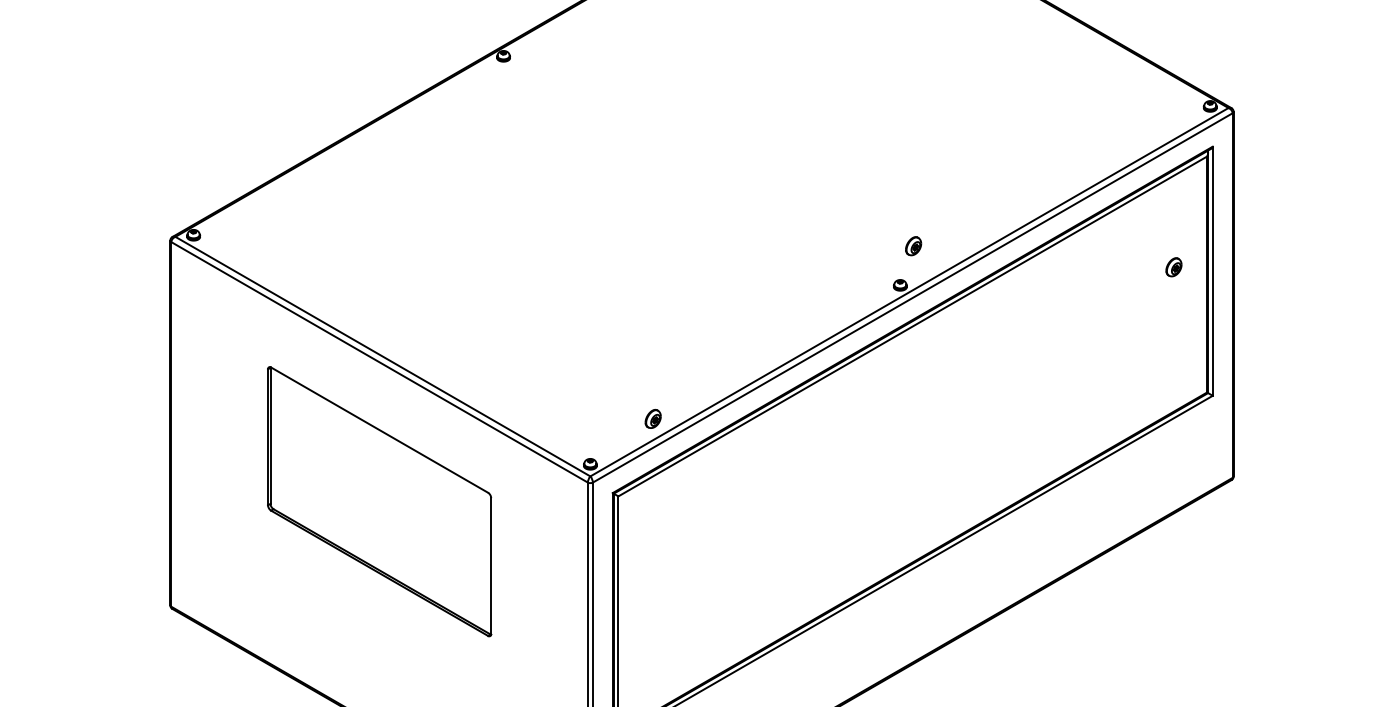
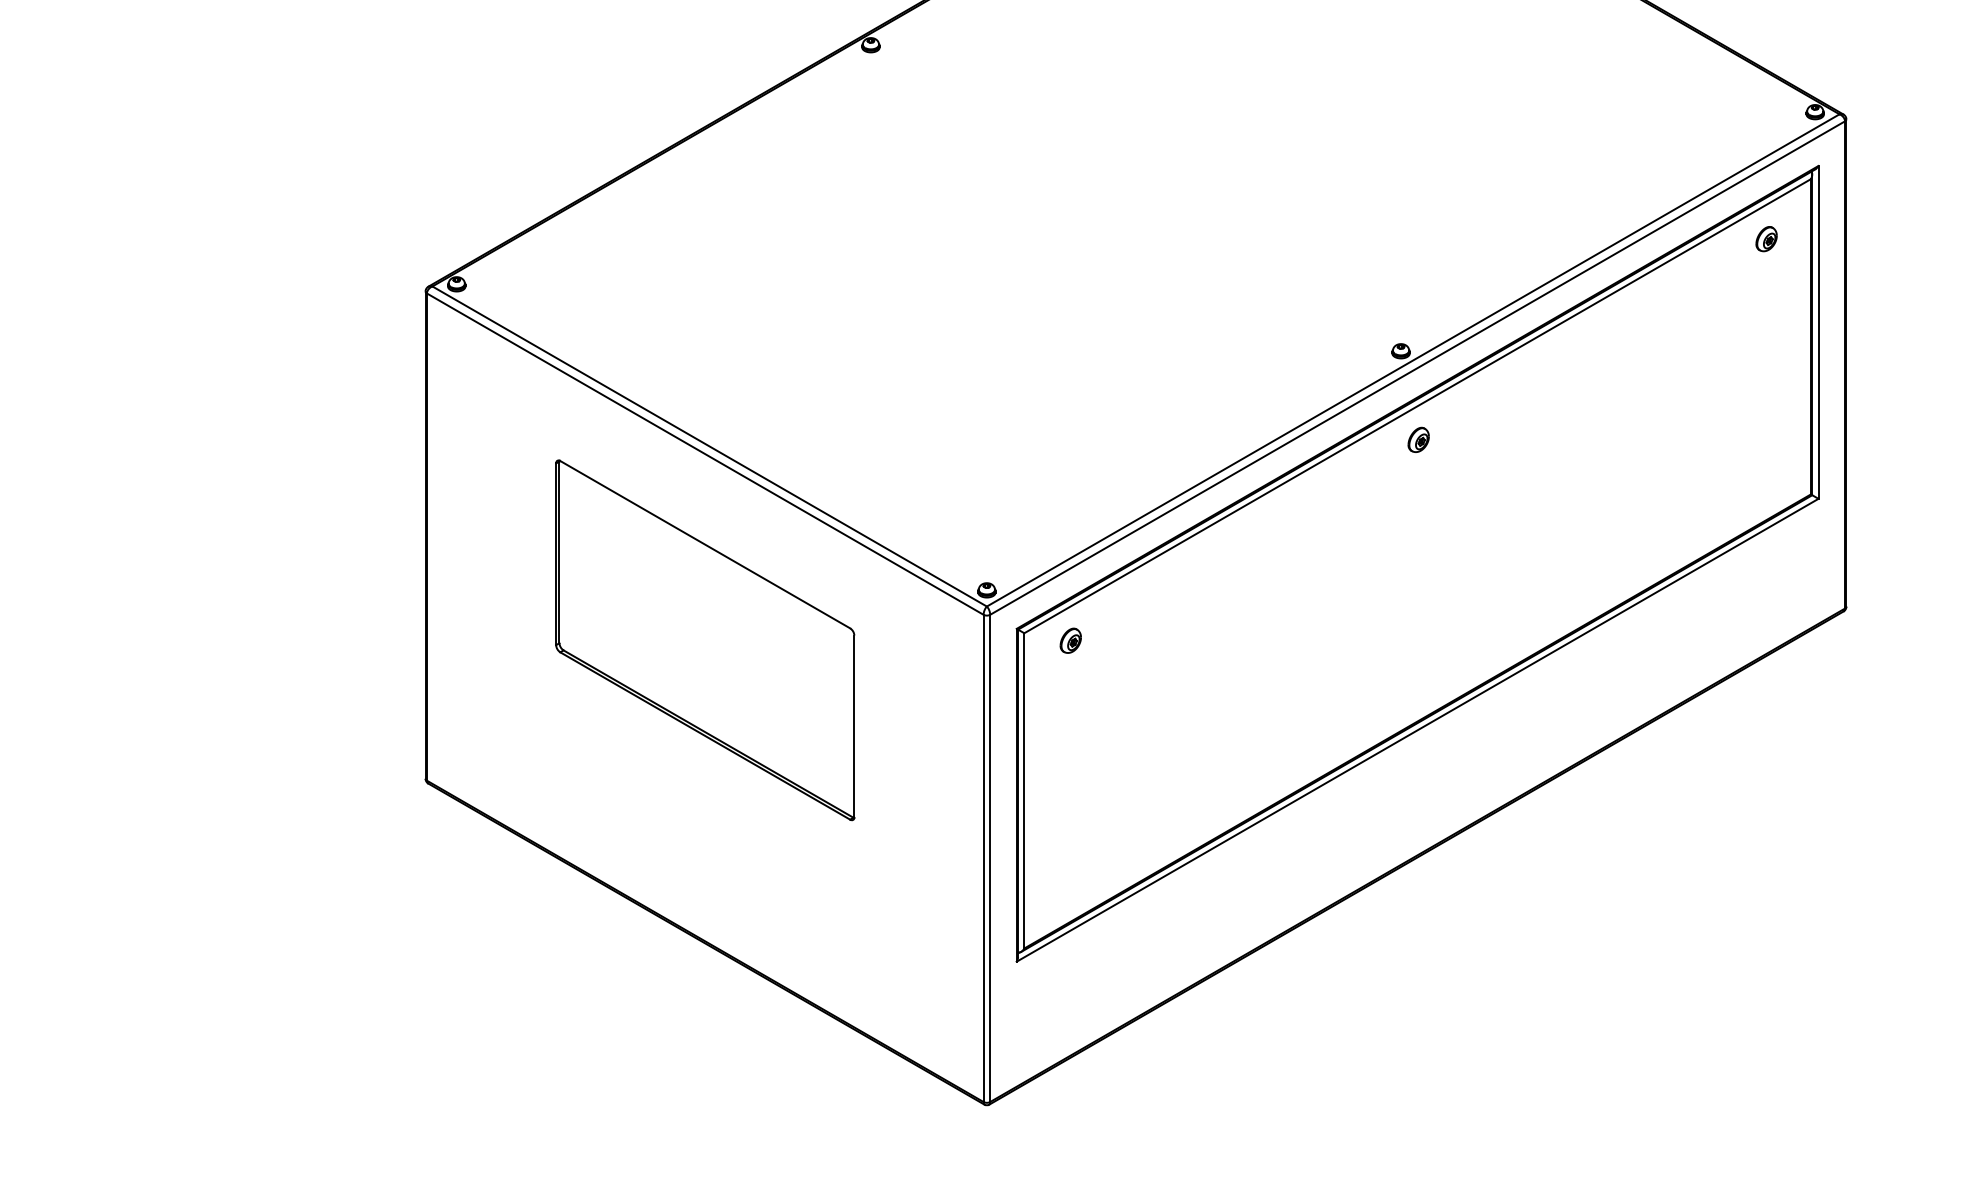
part: (913, 245) -> (1418, 439), moved
part: (1173, 267) -> (1766, 239), moved
part: (652, 418) -> (1070, 640), moved

